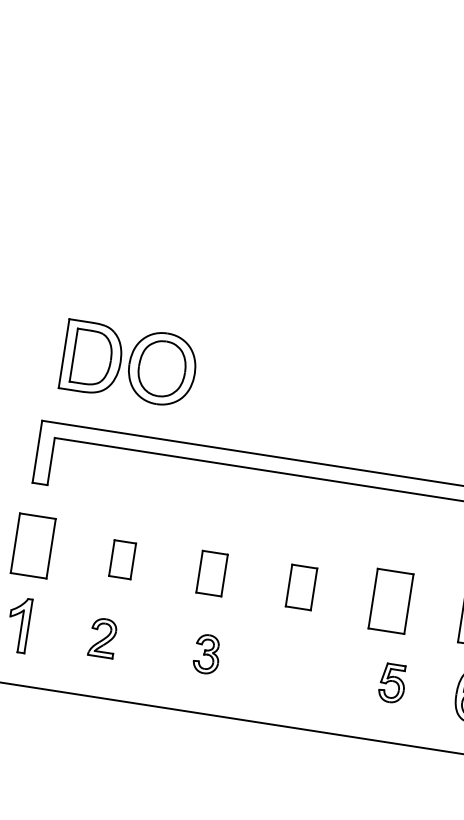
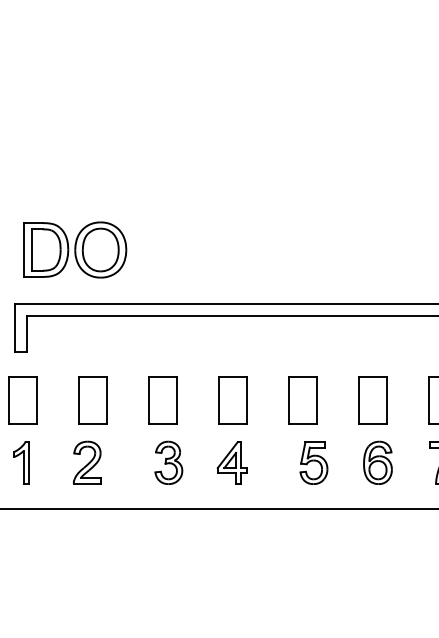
part: (121, 559) -> (92, 400), size x1.67
part: (211, 573) -> (162, 400), size x1.43
part: (300, 587) -> (232, 400), size x1.43
part: (103, 637) -> (87, 462), size x1.43
part: (206, 653) -> (168, 462), size x1.43
part: (287, 666) -> (231, 462), added
part: (392, 682) -> (313, 462), size x1.43

